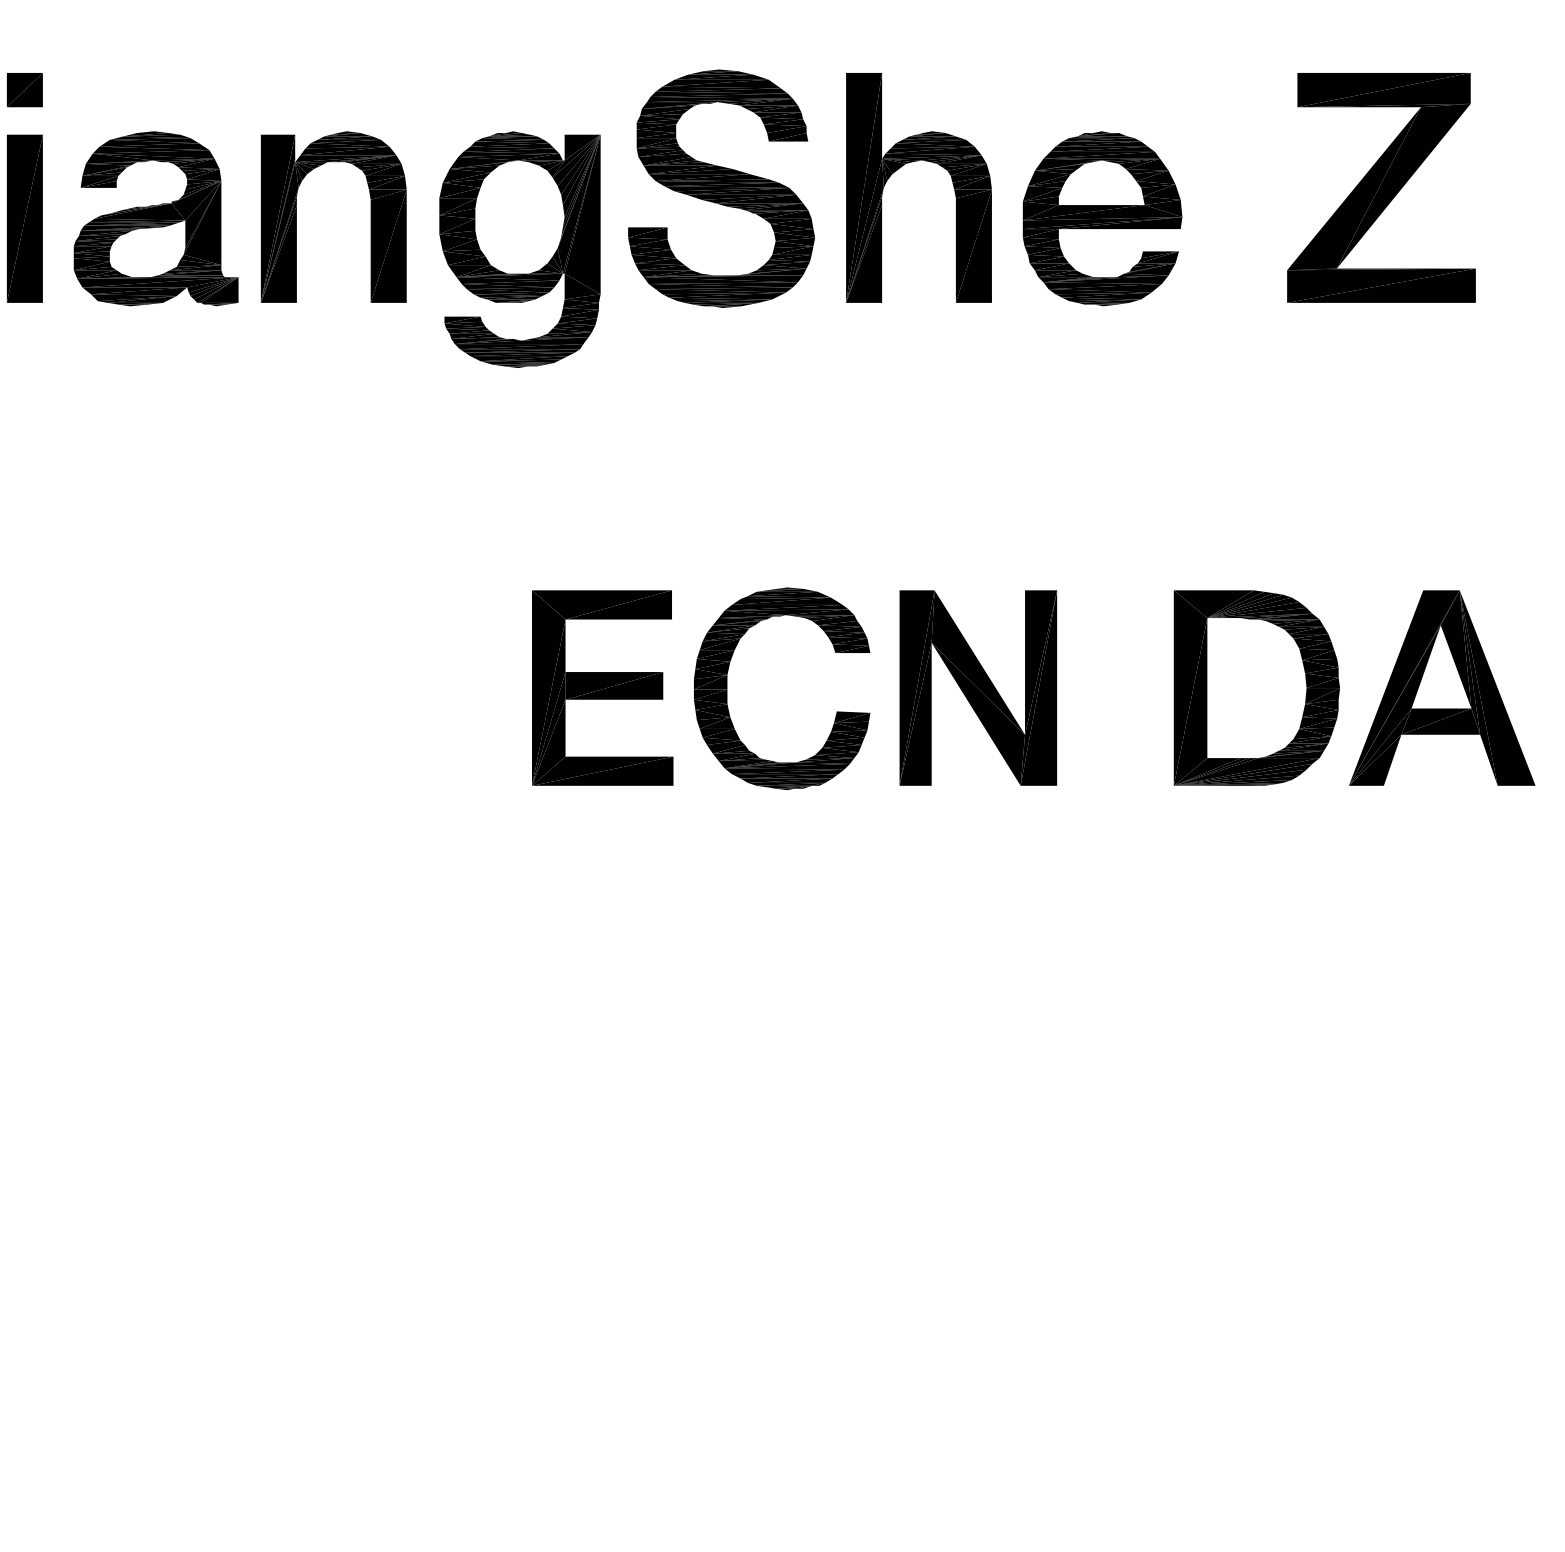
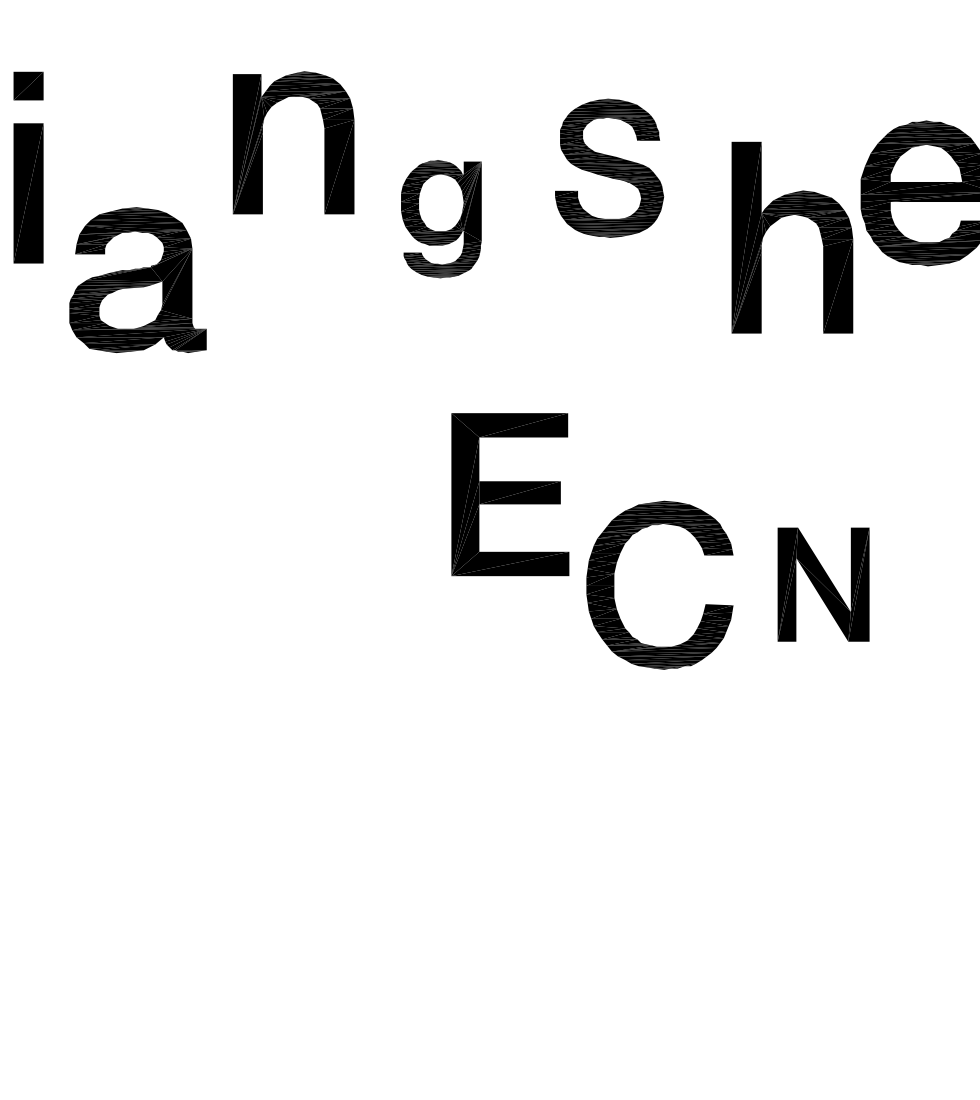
part: (912, 162) -> (787, 216), moved
part: (721, 188) -> (609, 168), size x0.7
part: (296, 216) -> (262, 142), moved
part: (155, 218) -> (137, 279), moved
part: (519, 249) -> (440, 219), size x0.6
part: (602, 687) -> (510, 494), moved
part: (978, 687) -> (823, 584), size x0.7

